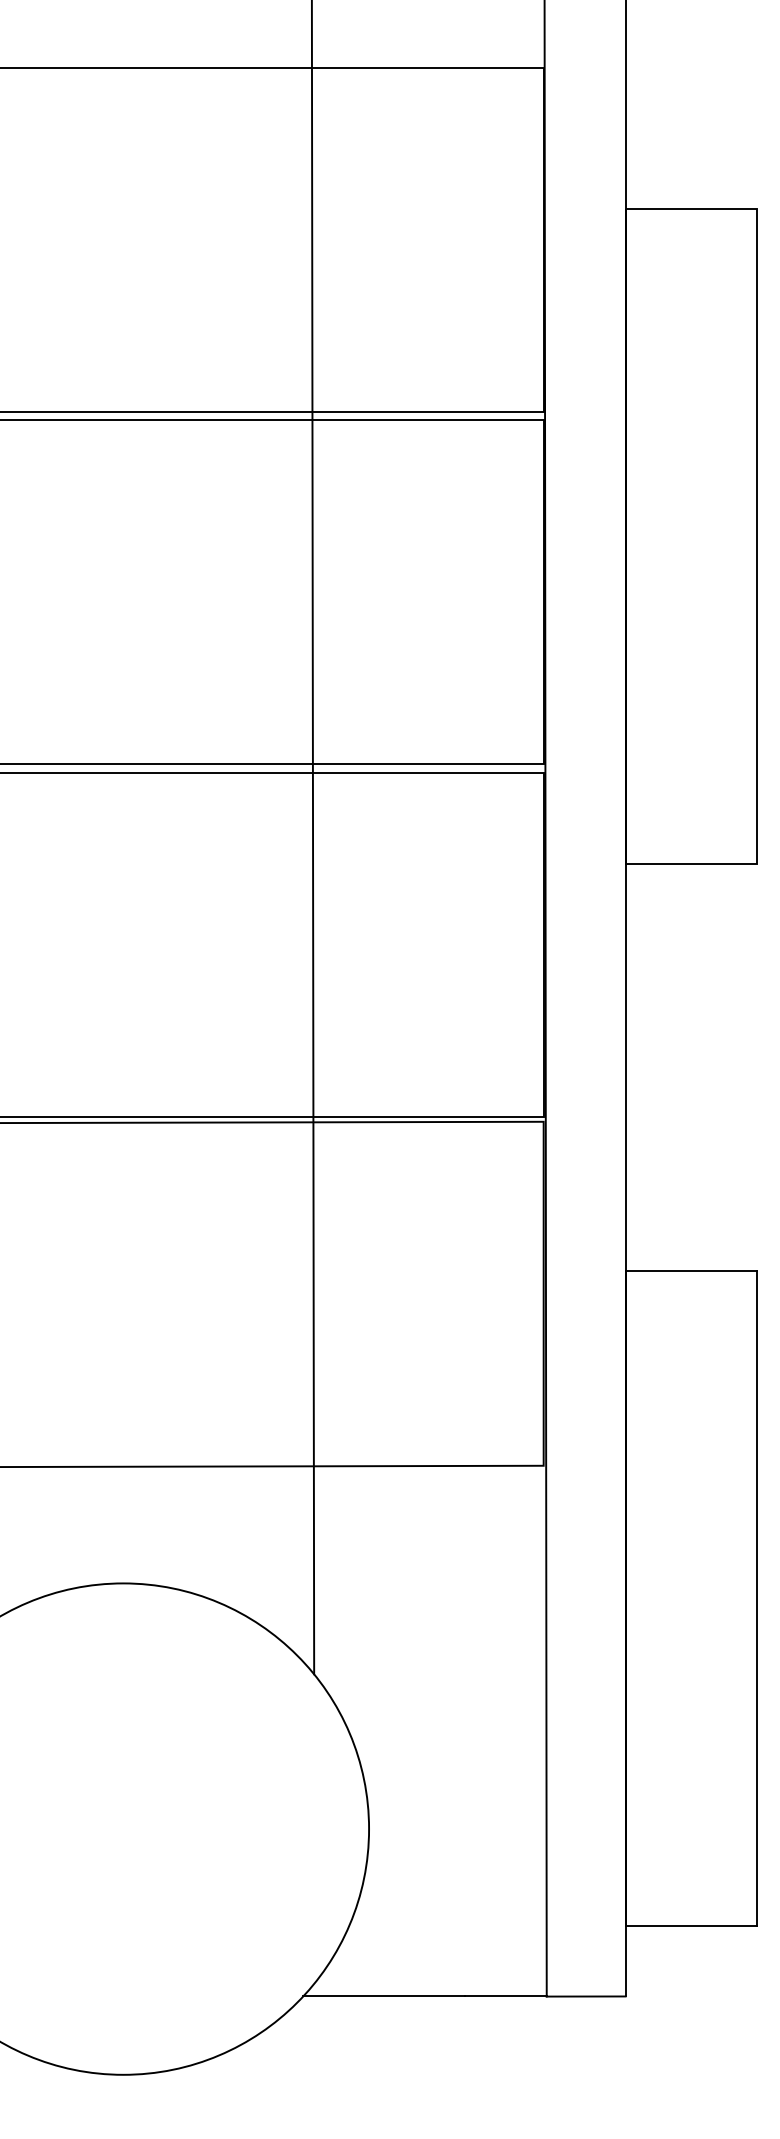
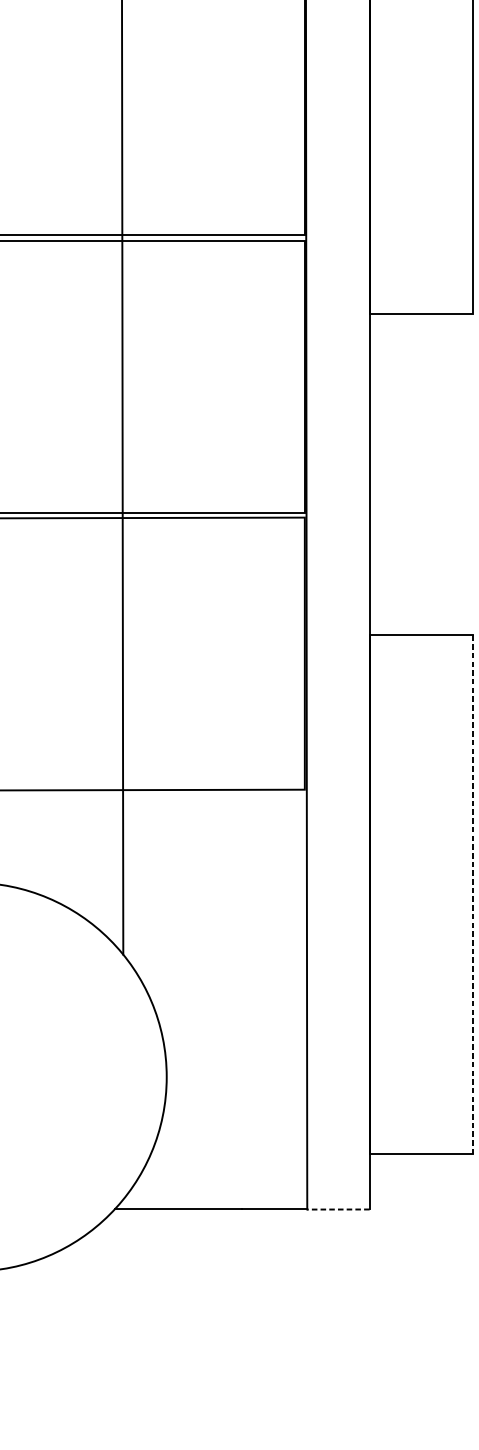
line: (756, 1598) -> (473, 894), solid -> dashed
line: (585, 1996) -> (337, 1209), solid -> dashed

